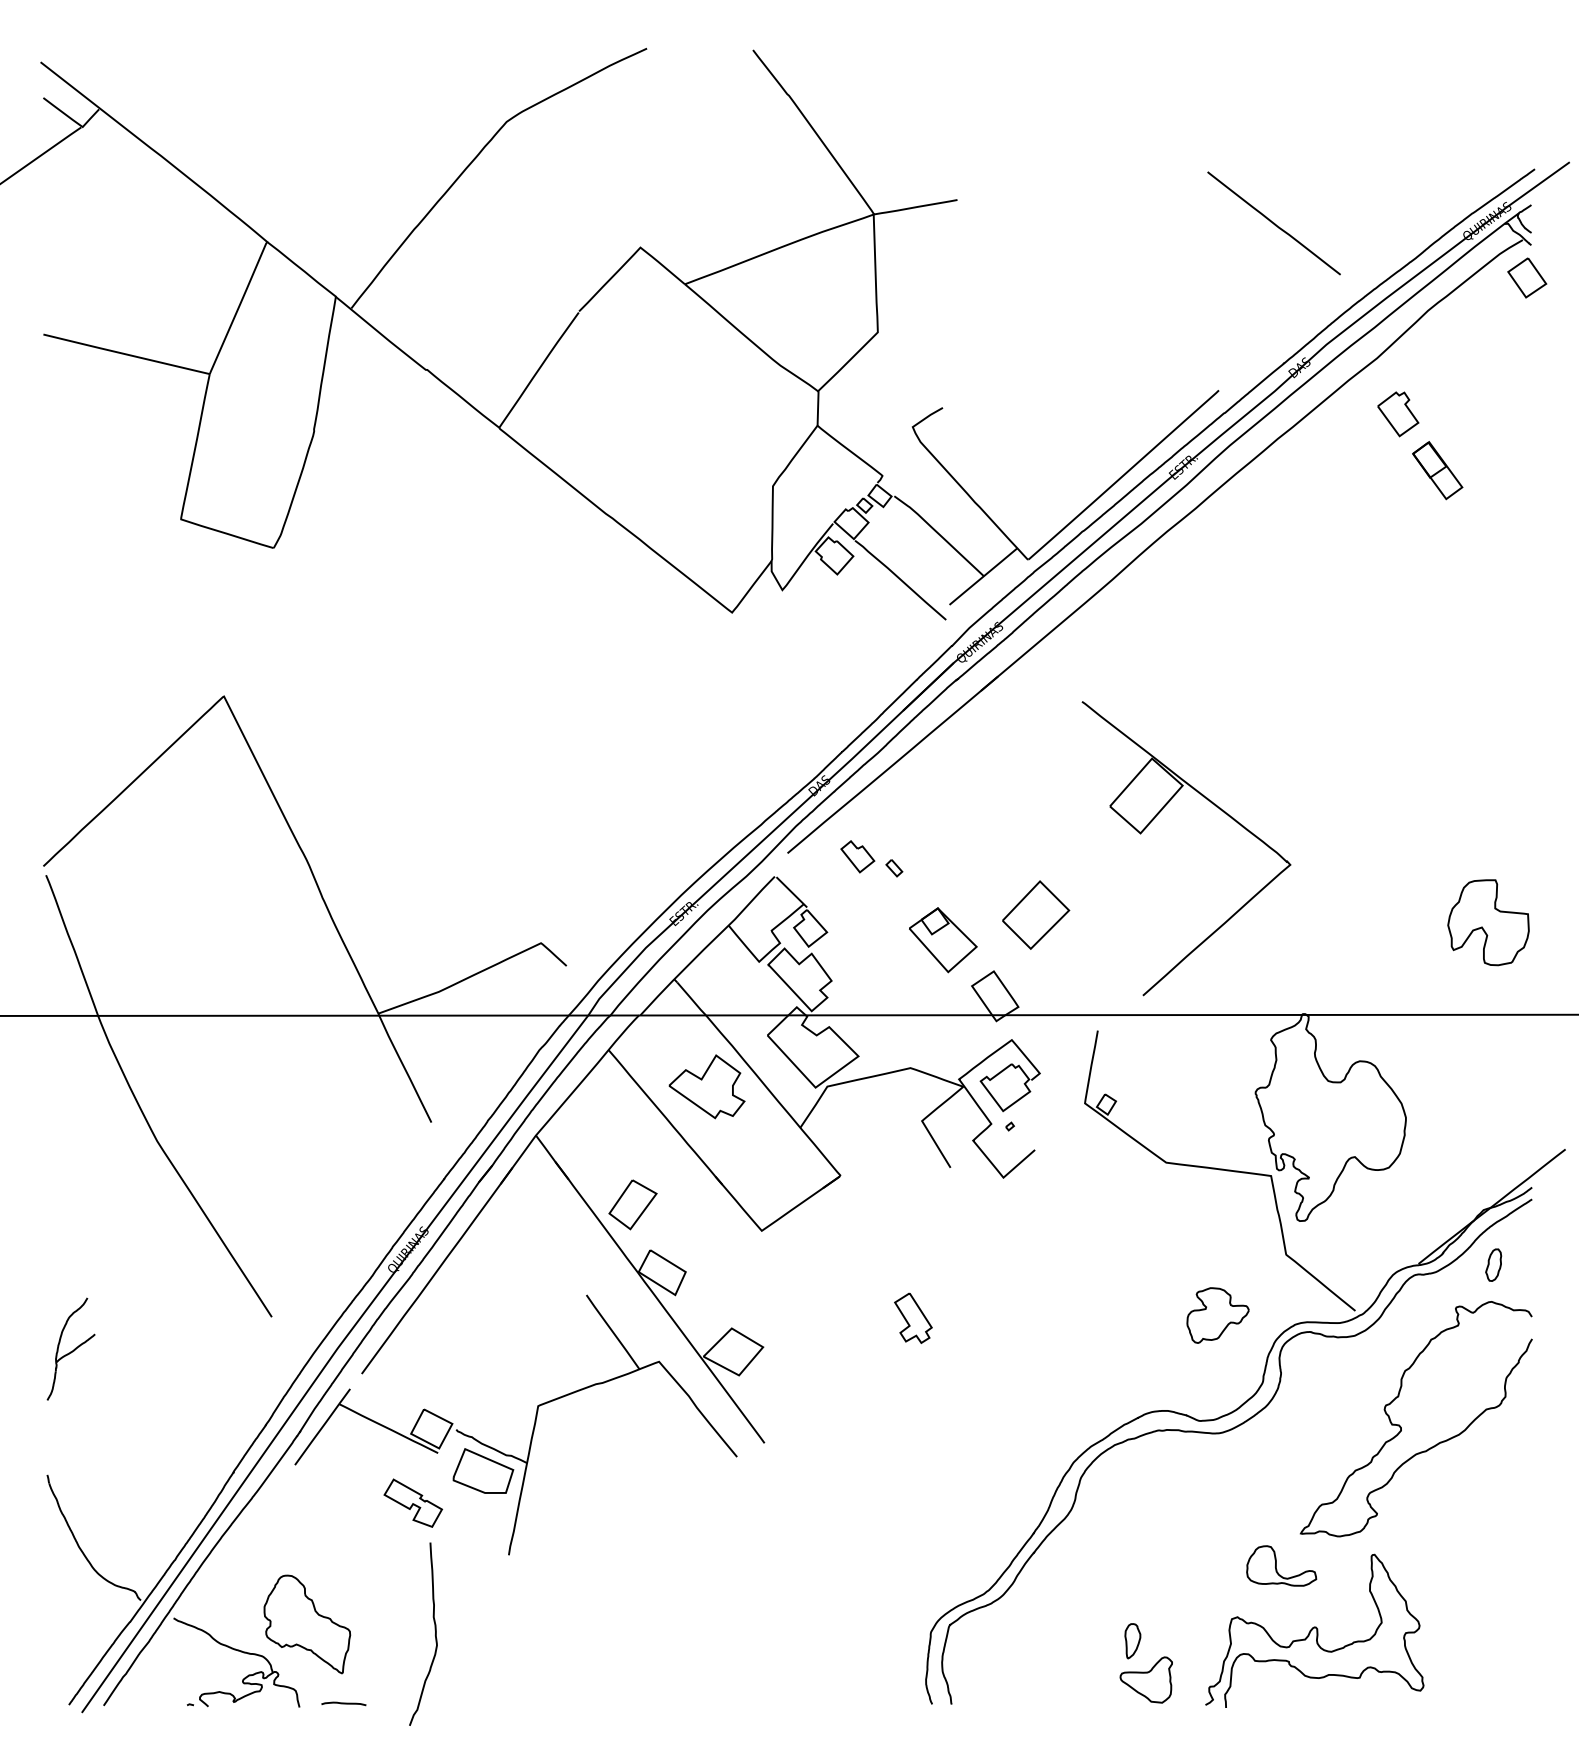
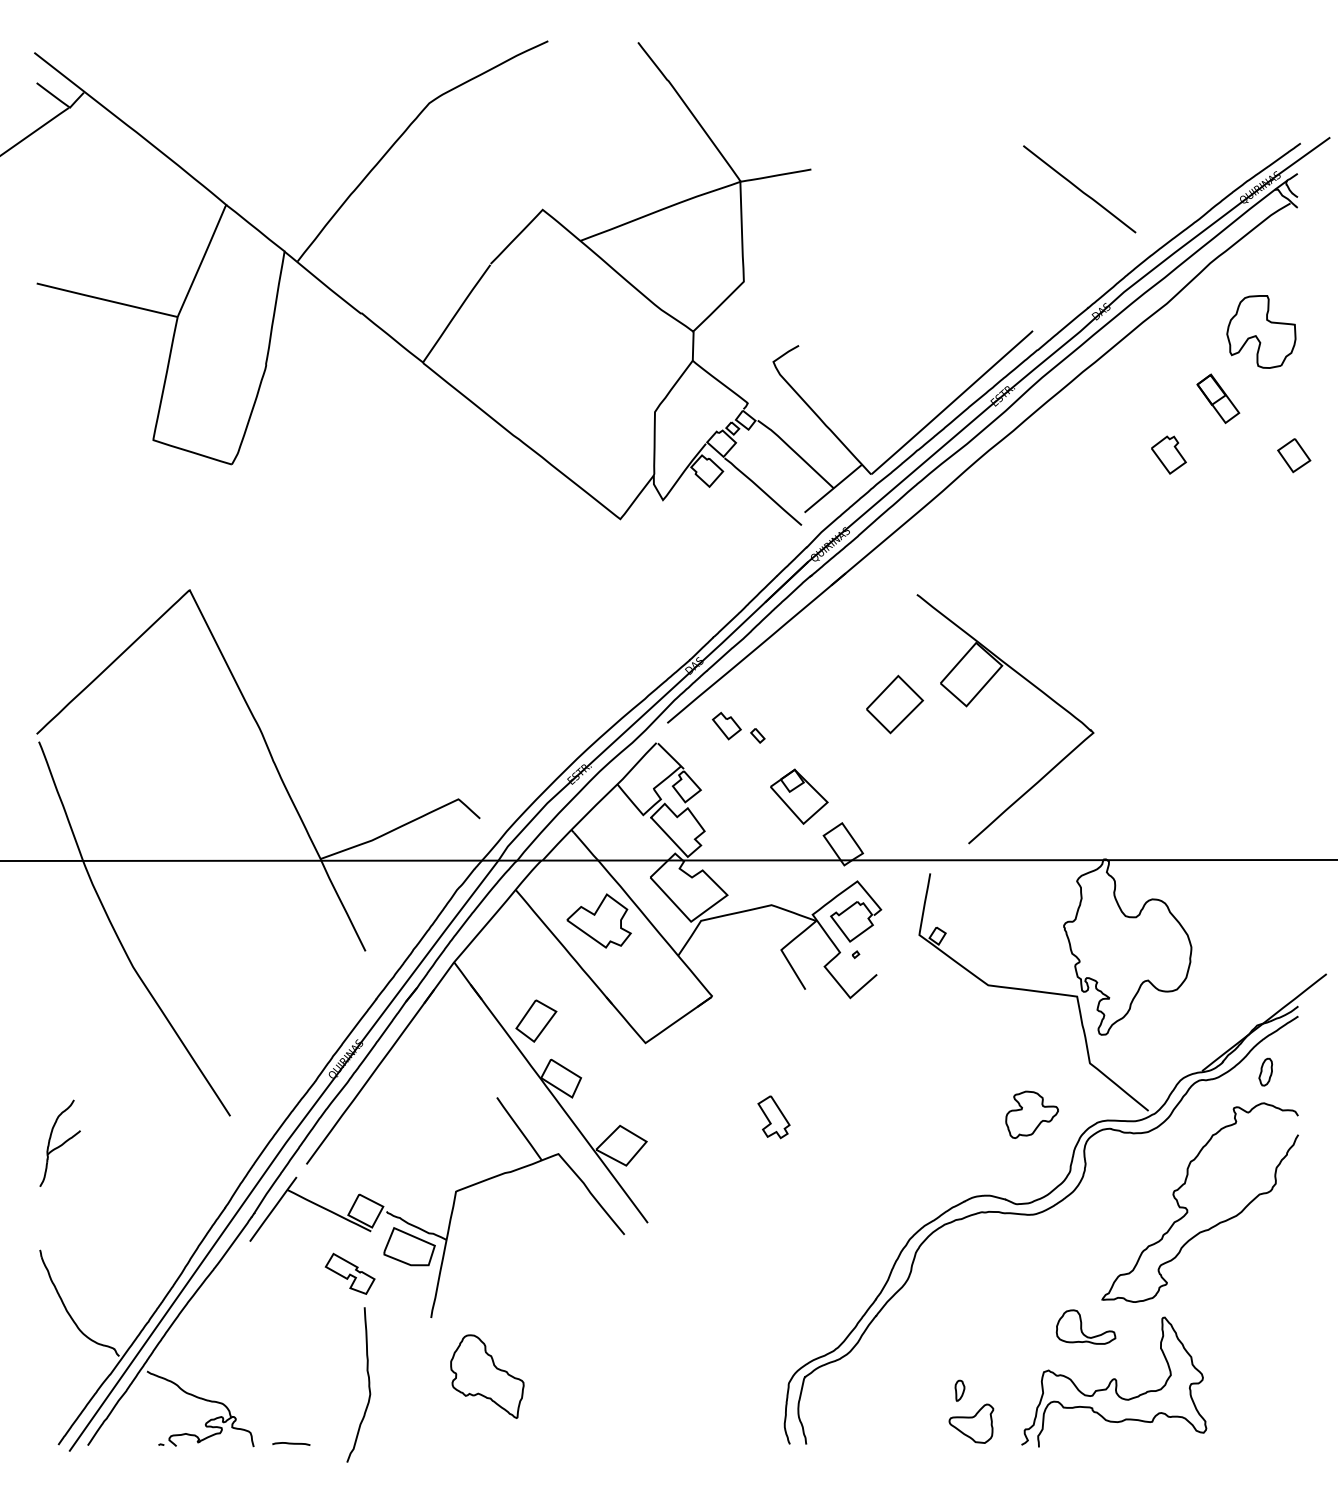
part: (1527, 277) -> (1294, 455), moved
part: (1397, 413) -> (1168, 454), moved
part: (1036, 915) -> (895, 704), moved
part: (1488, 922) -> (1261, 331), moved
part: (307, 1624) -> (487, 1376), moved
part: (1132, 1640) -> (959, 1390), size x0.7

